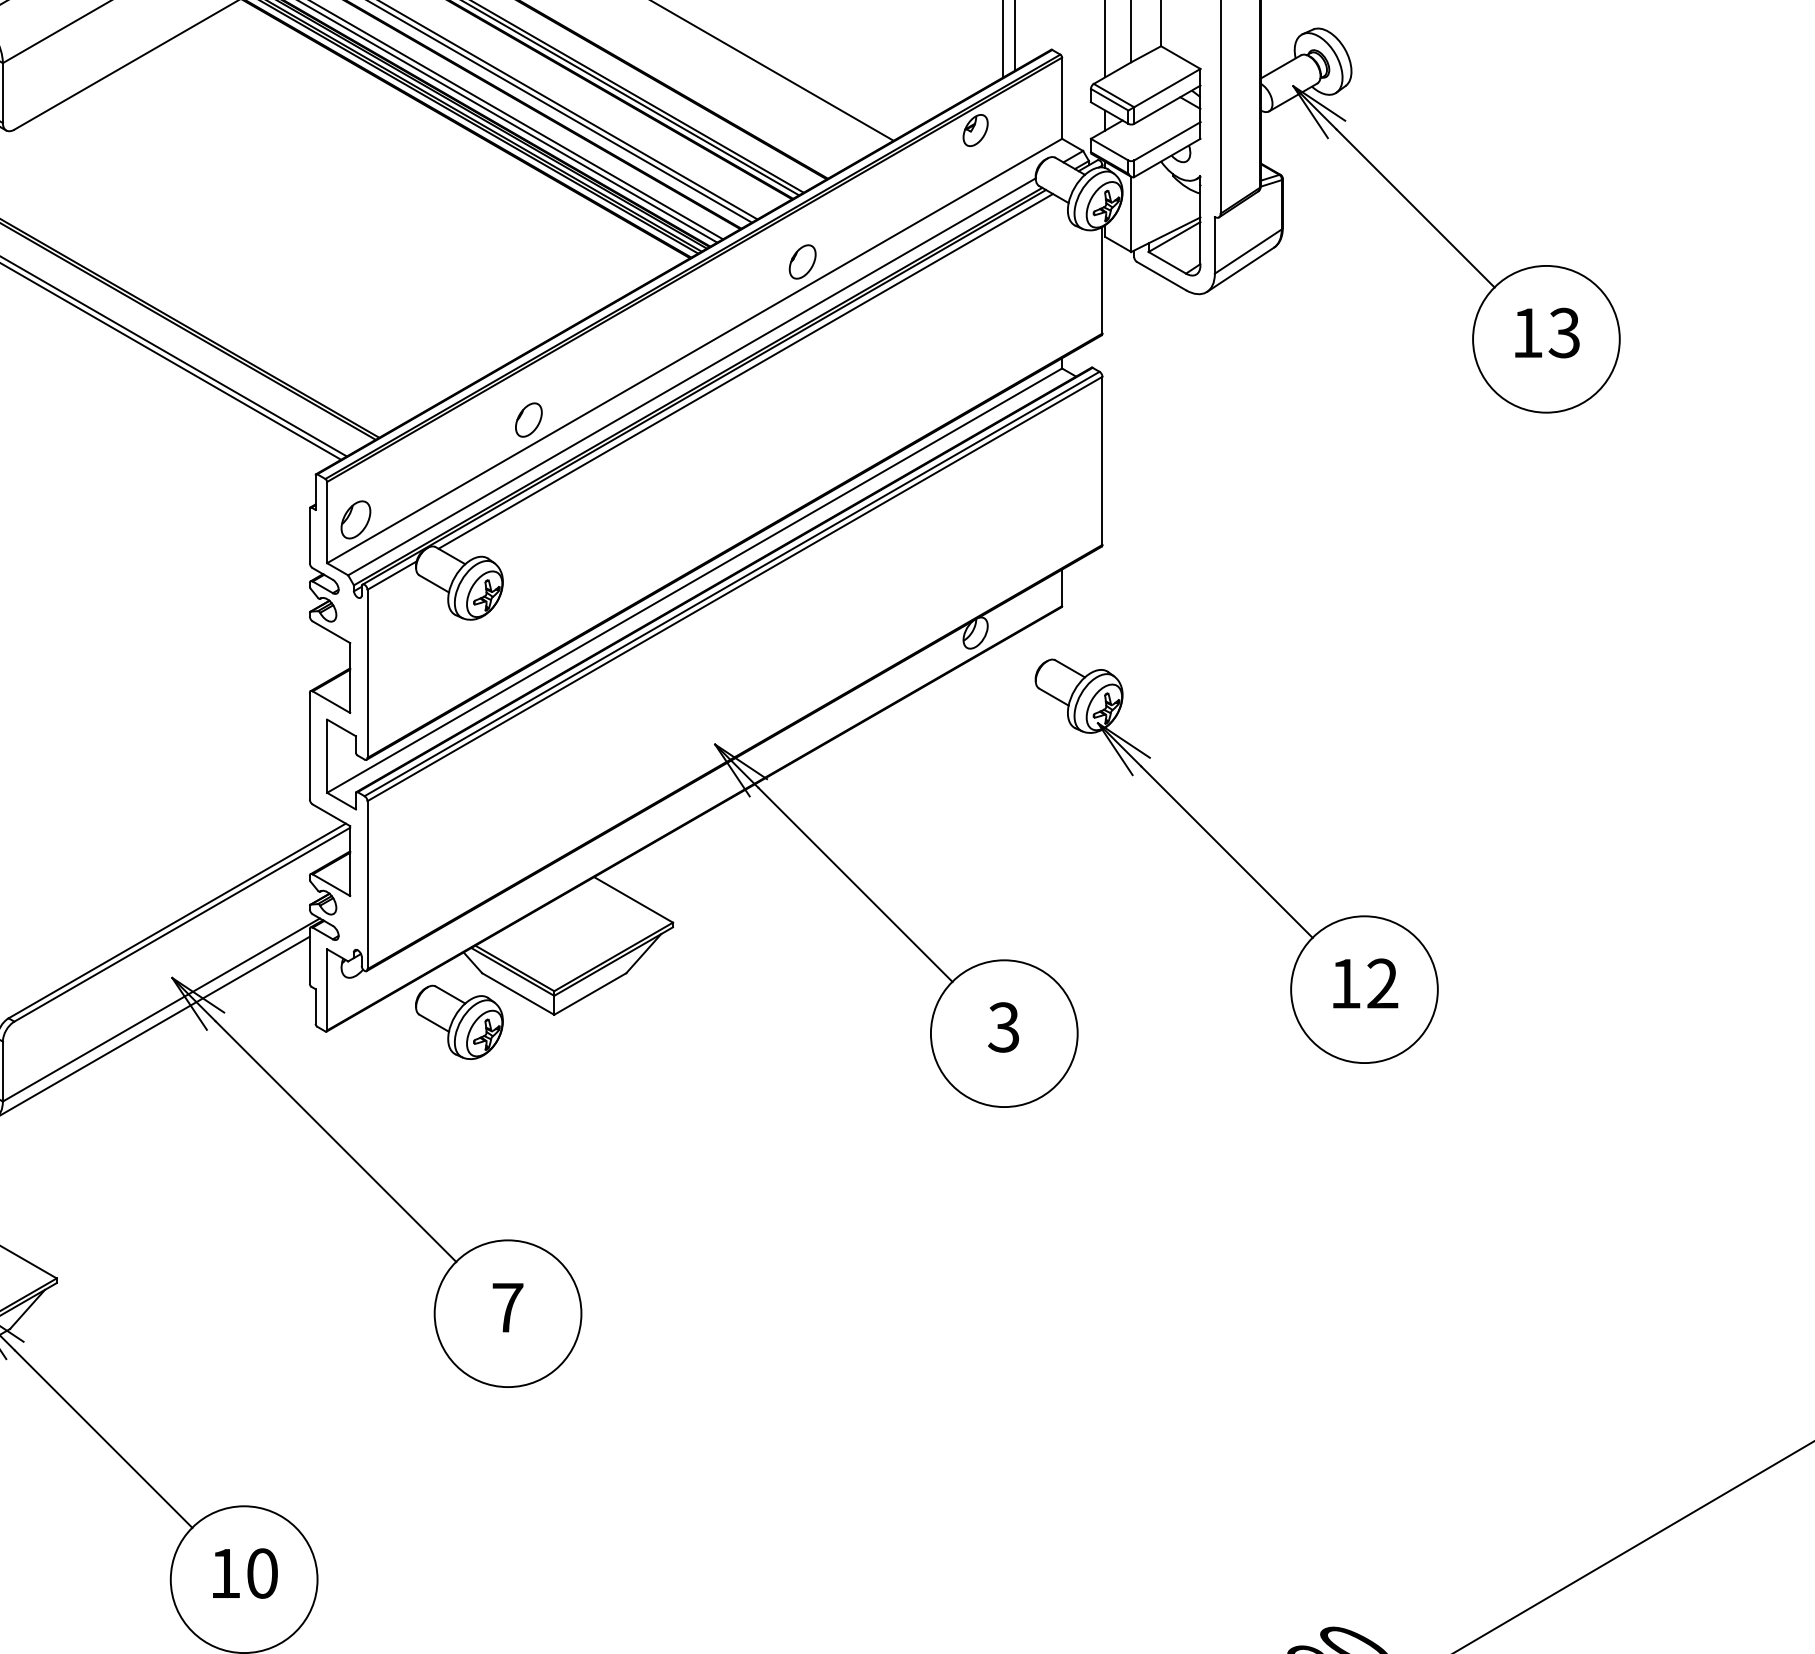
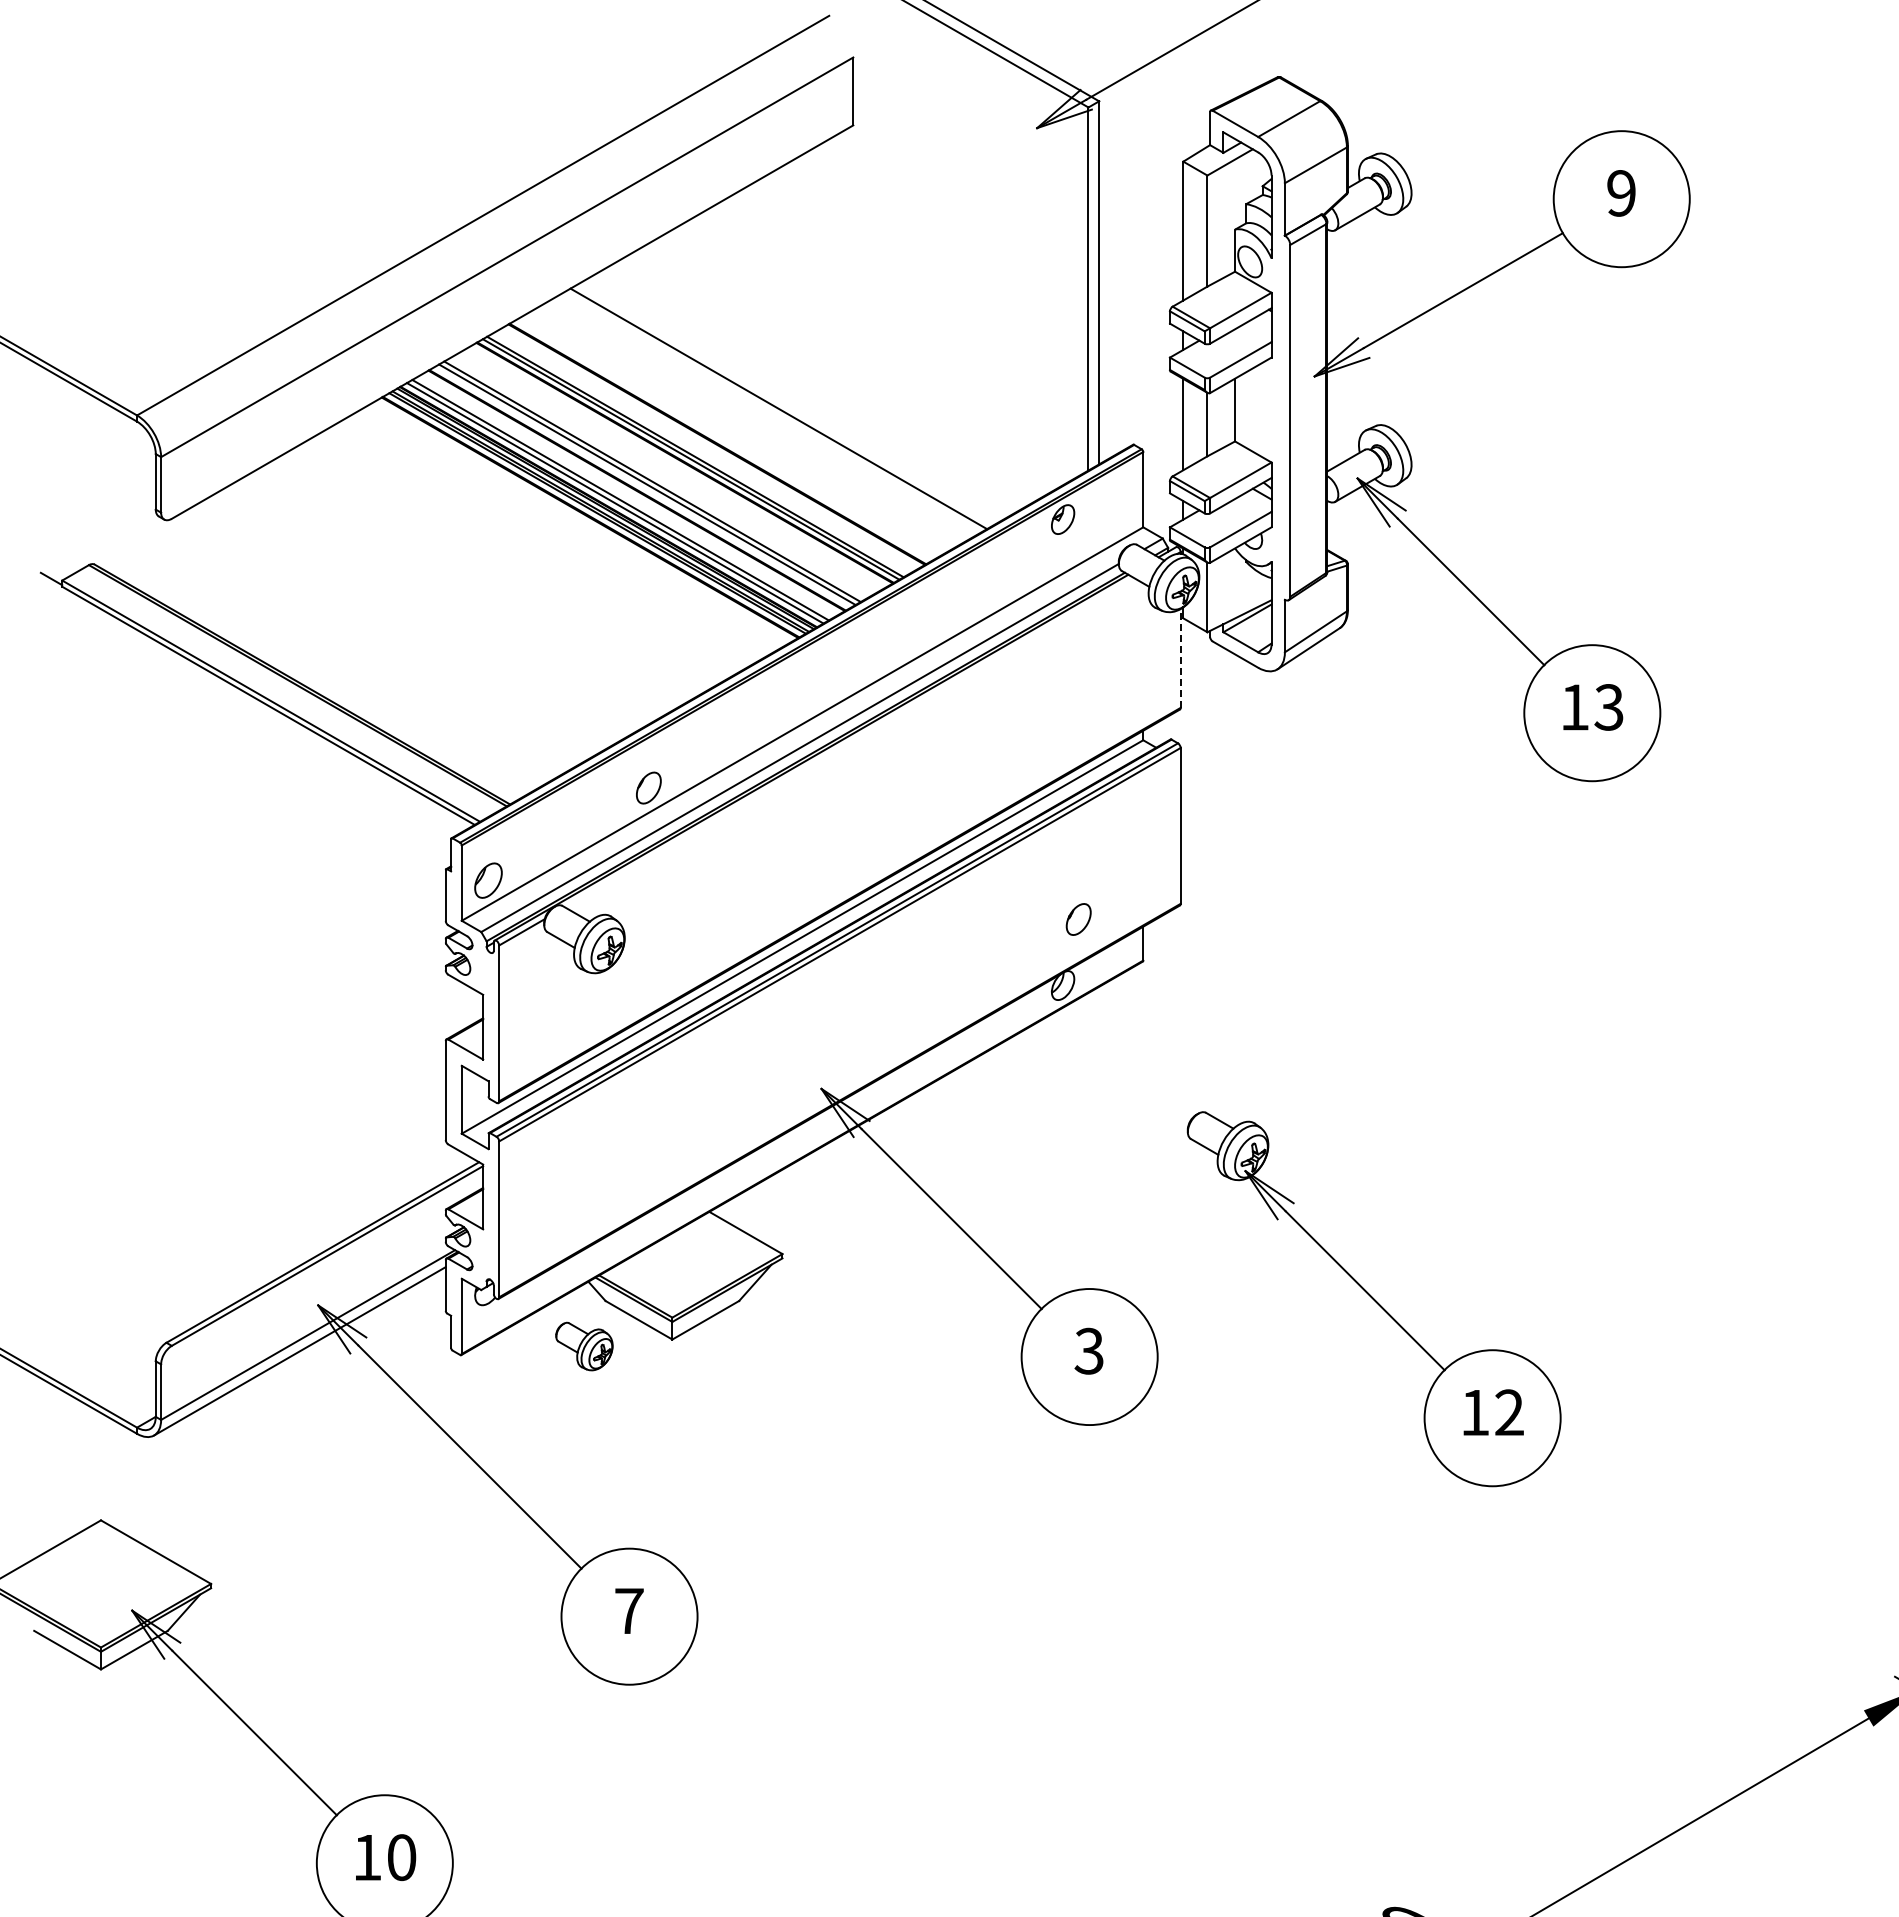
part: (802, 261) -> (1078, 919), moved
line: (1102, 279) -> (1180, 657), solid -> dashed
line: (745, 370) -> (849, 742), removed
part: (1236, 861) -> (1373, 1299), moved
part: (459, 1022) -> (584, 1346), size x0.7

